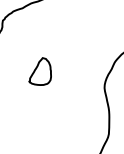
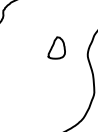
part: (40, 70) -> (56, 47), moved

